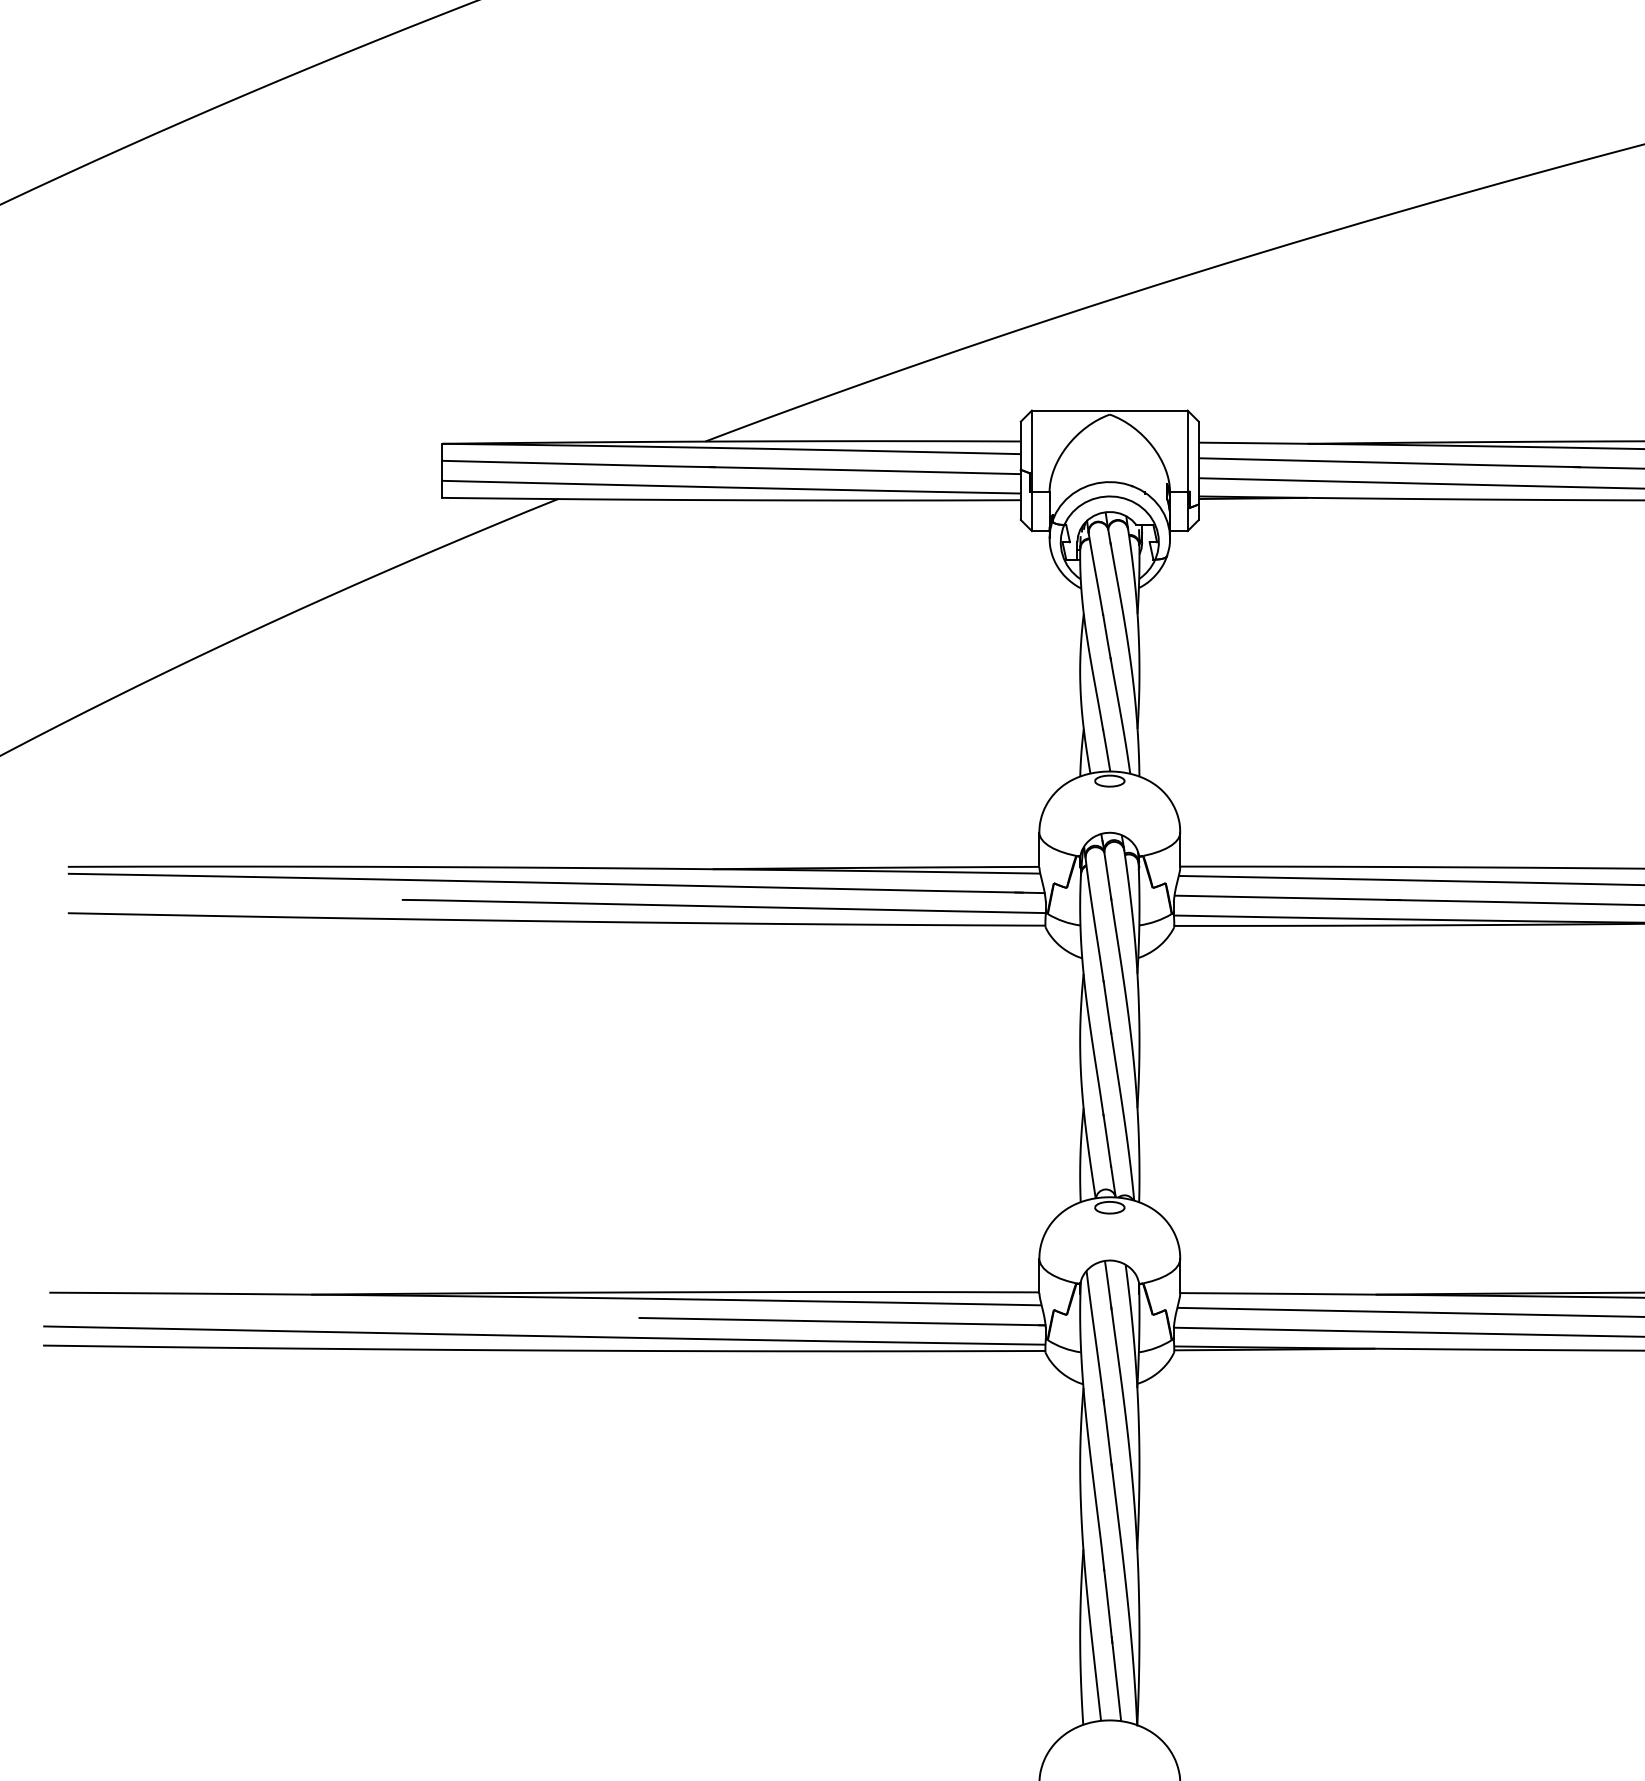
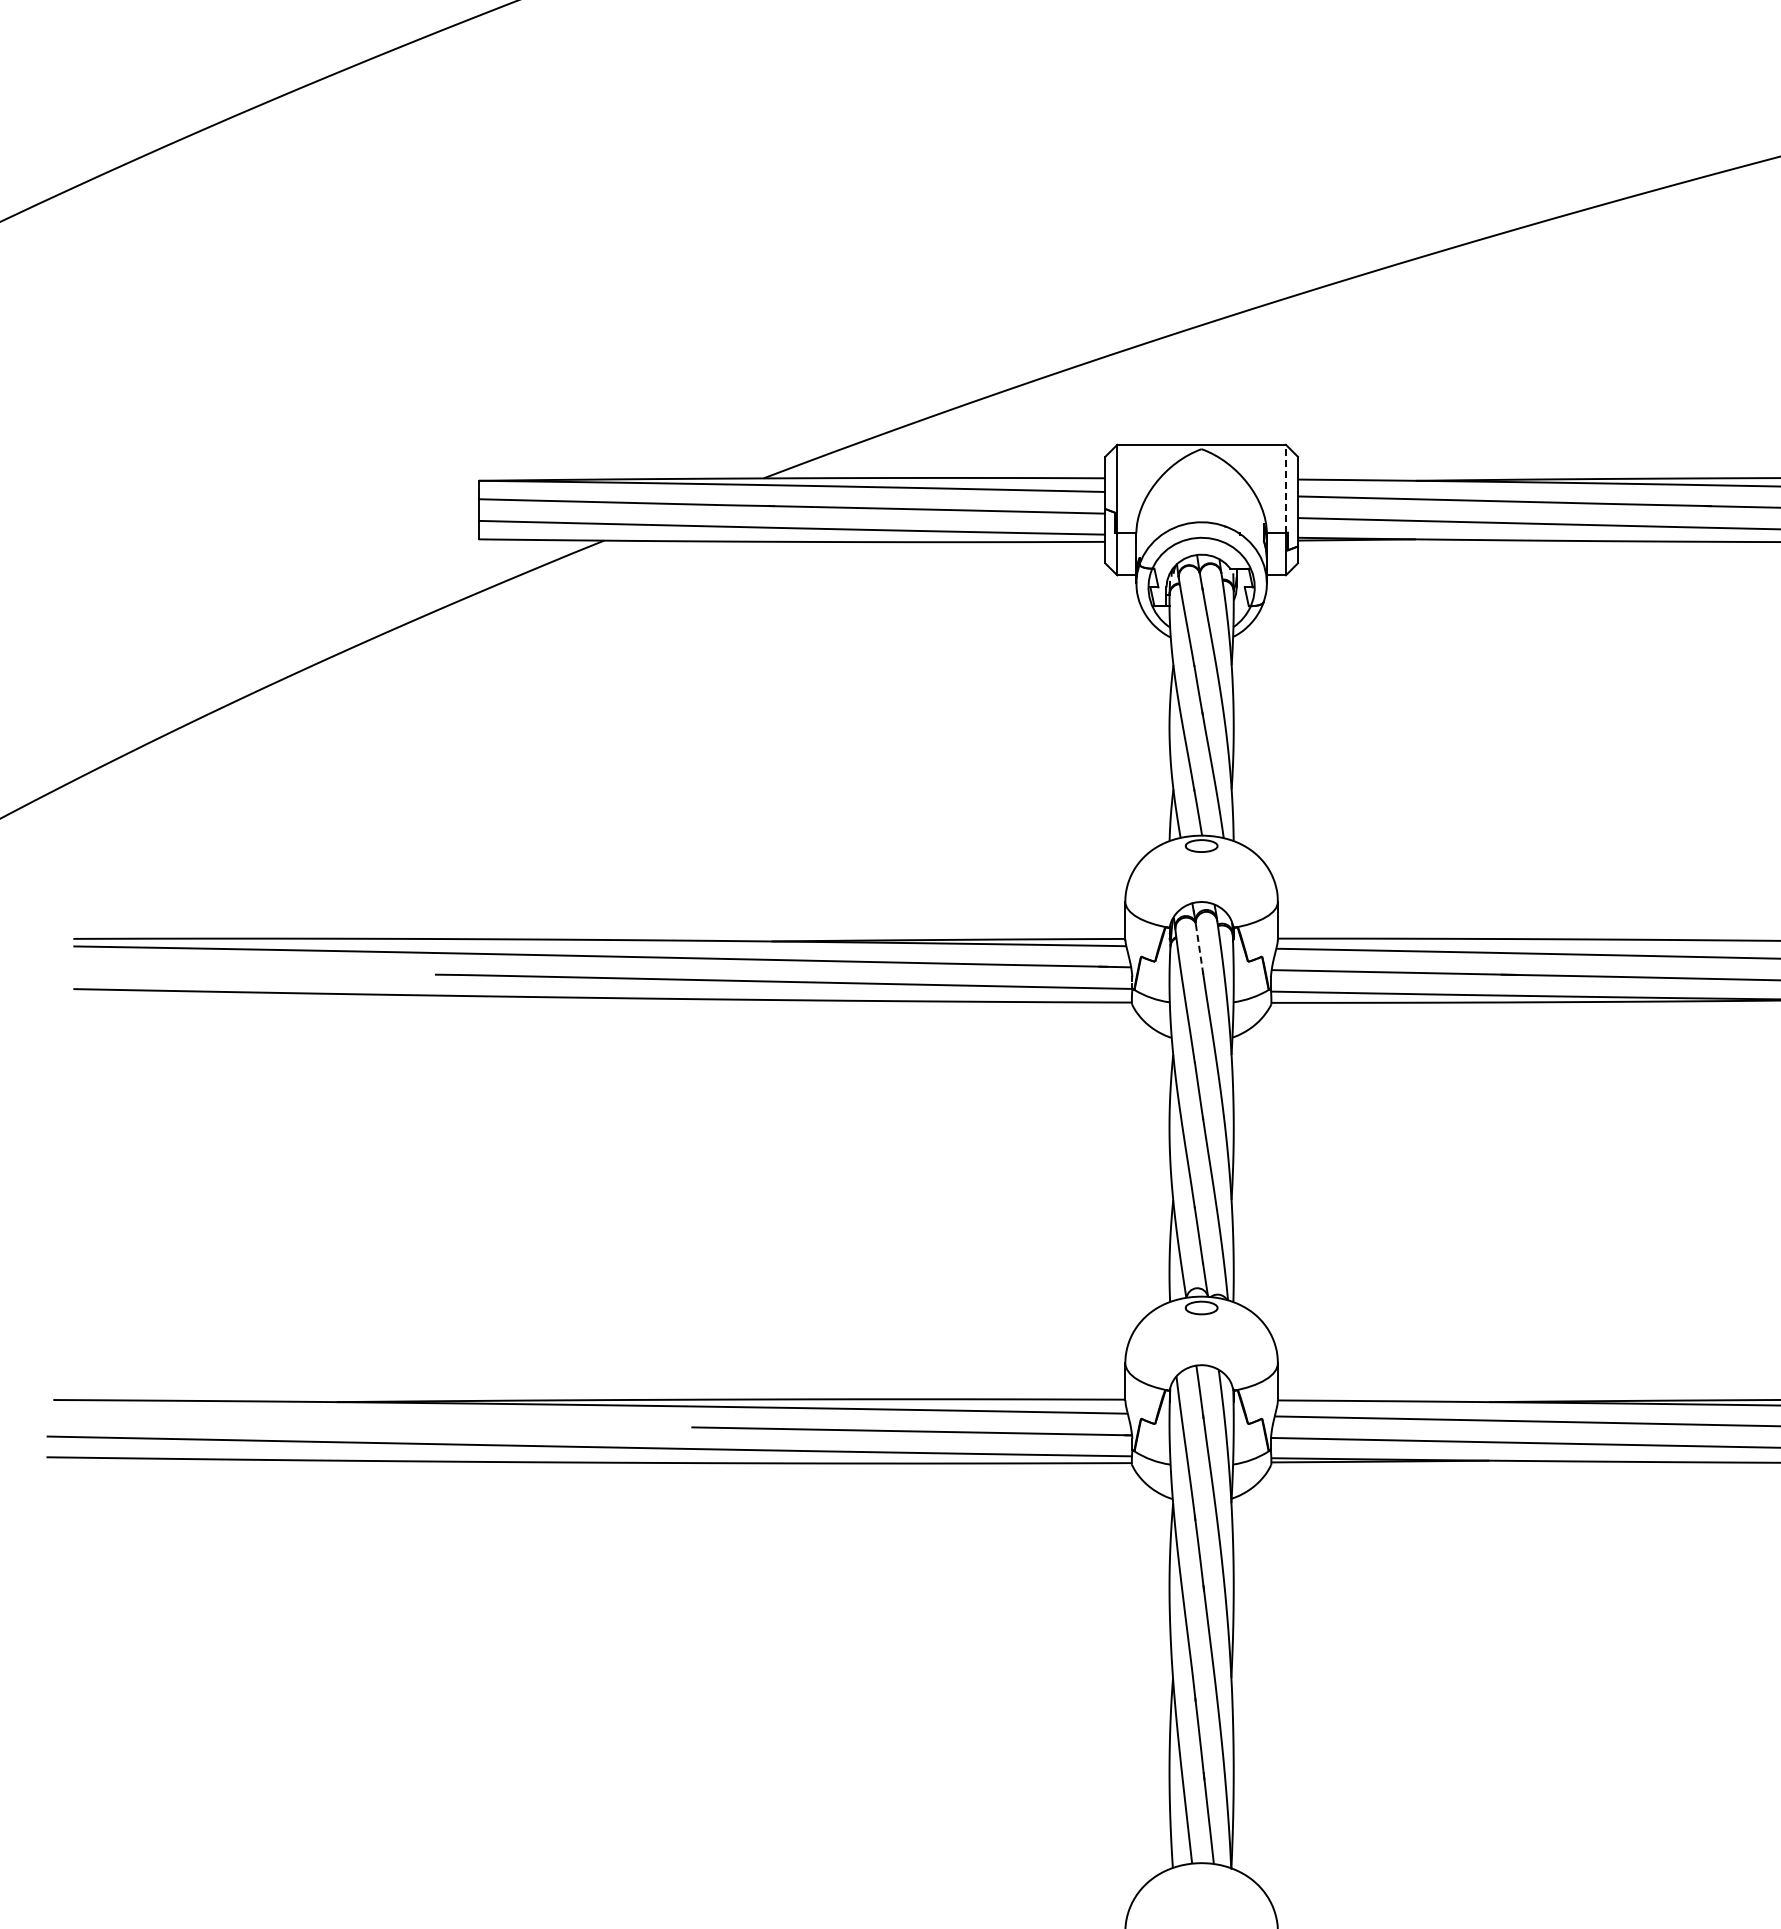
line: (1187, 450) -> (1285, 488), solid -> dashed
line: (1107, 875) -> (1199, 948), solid -> dashed

